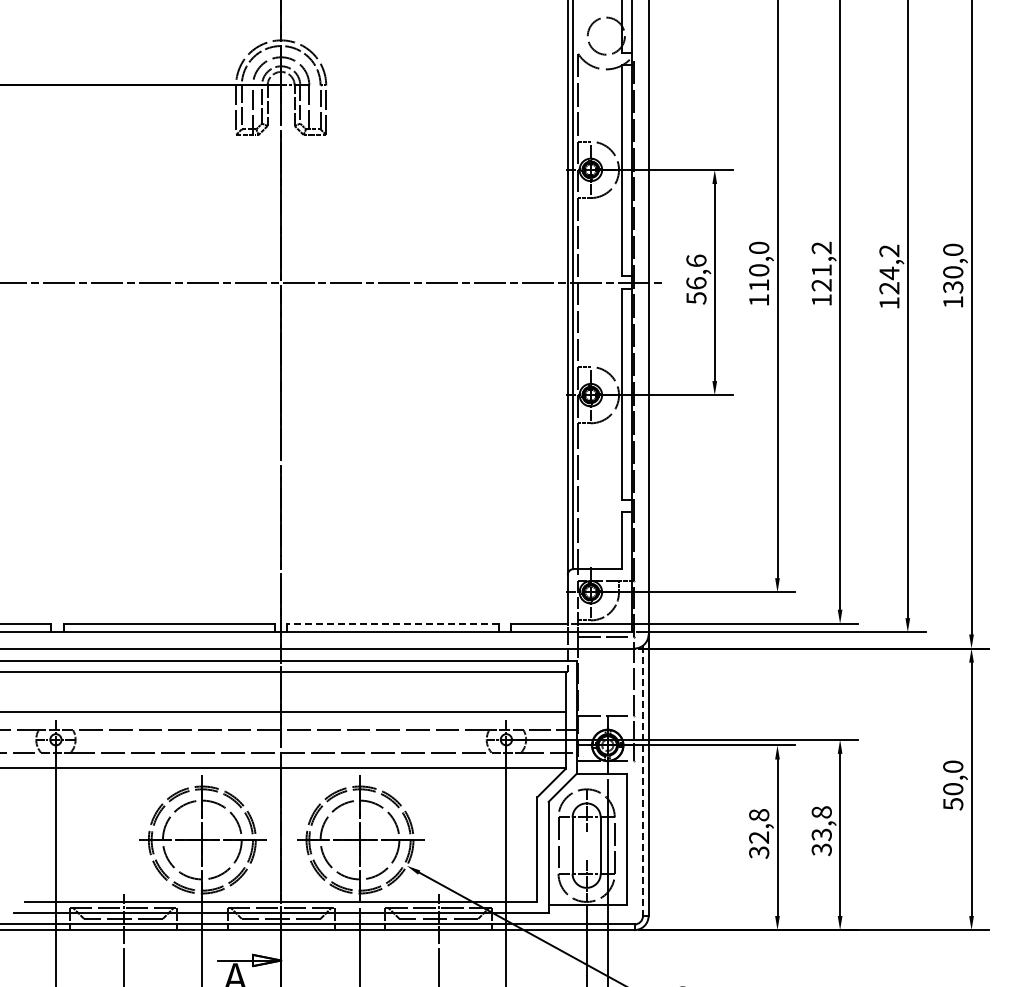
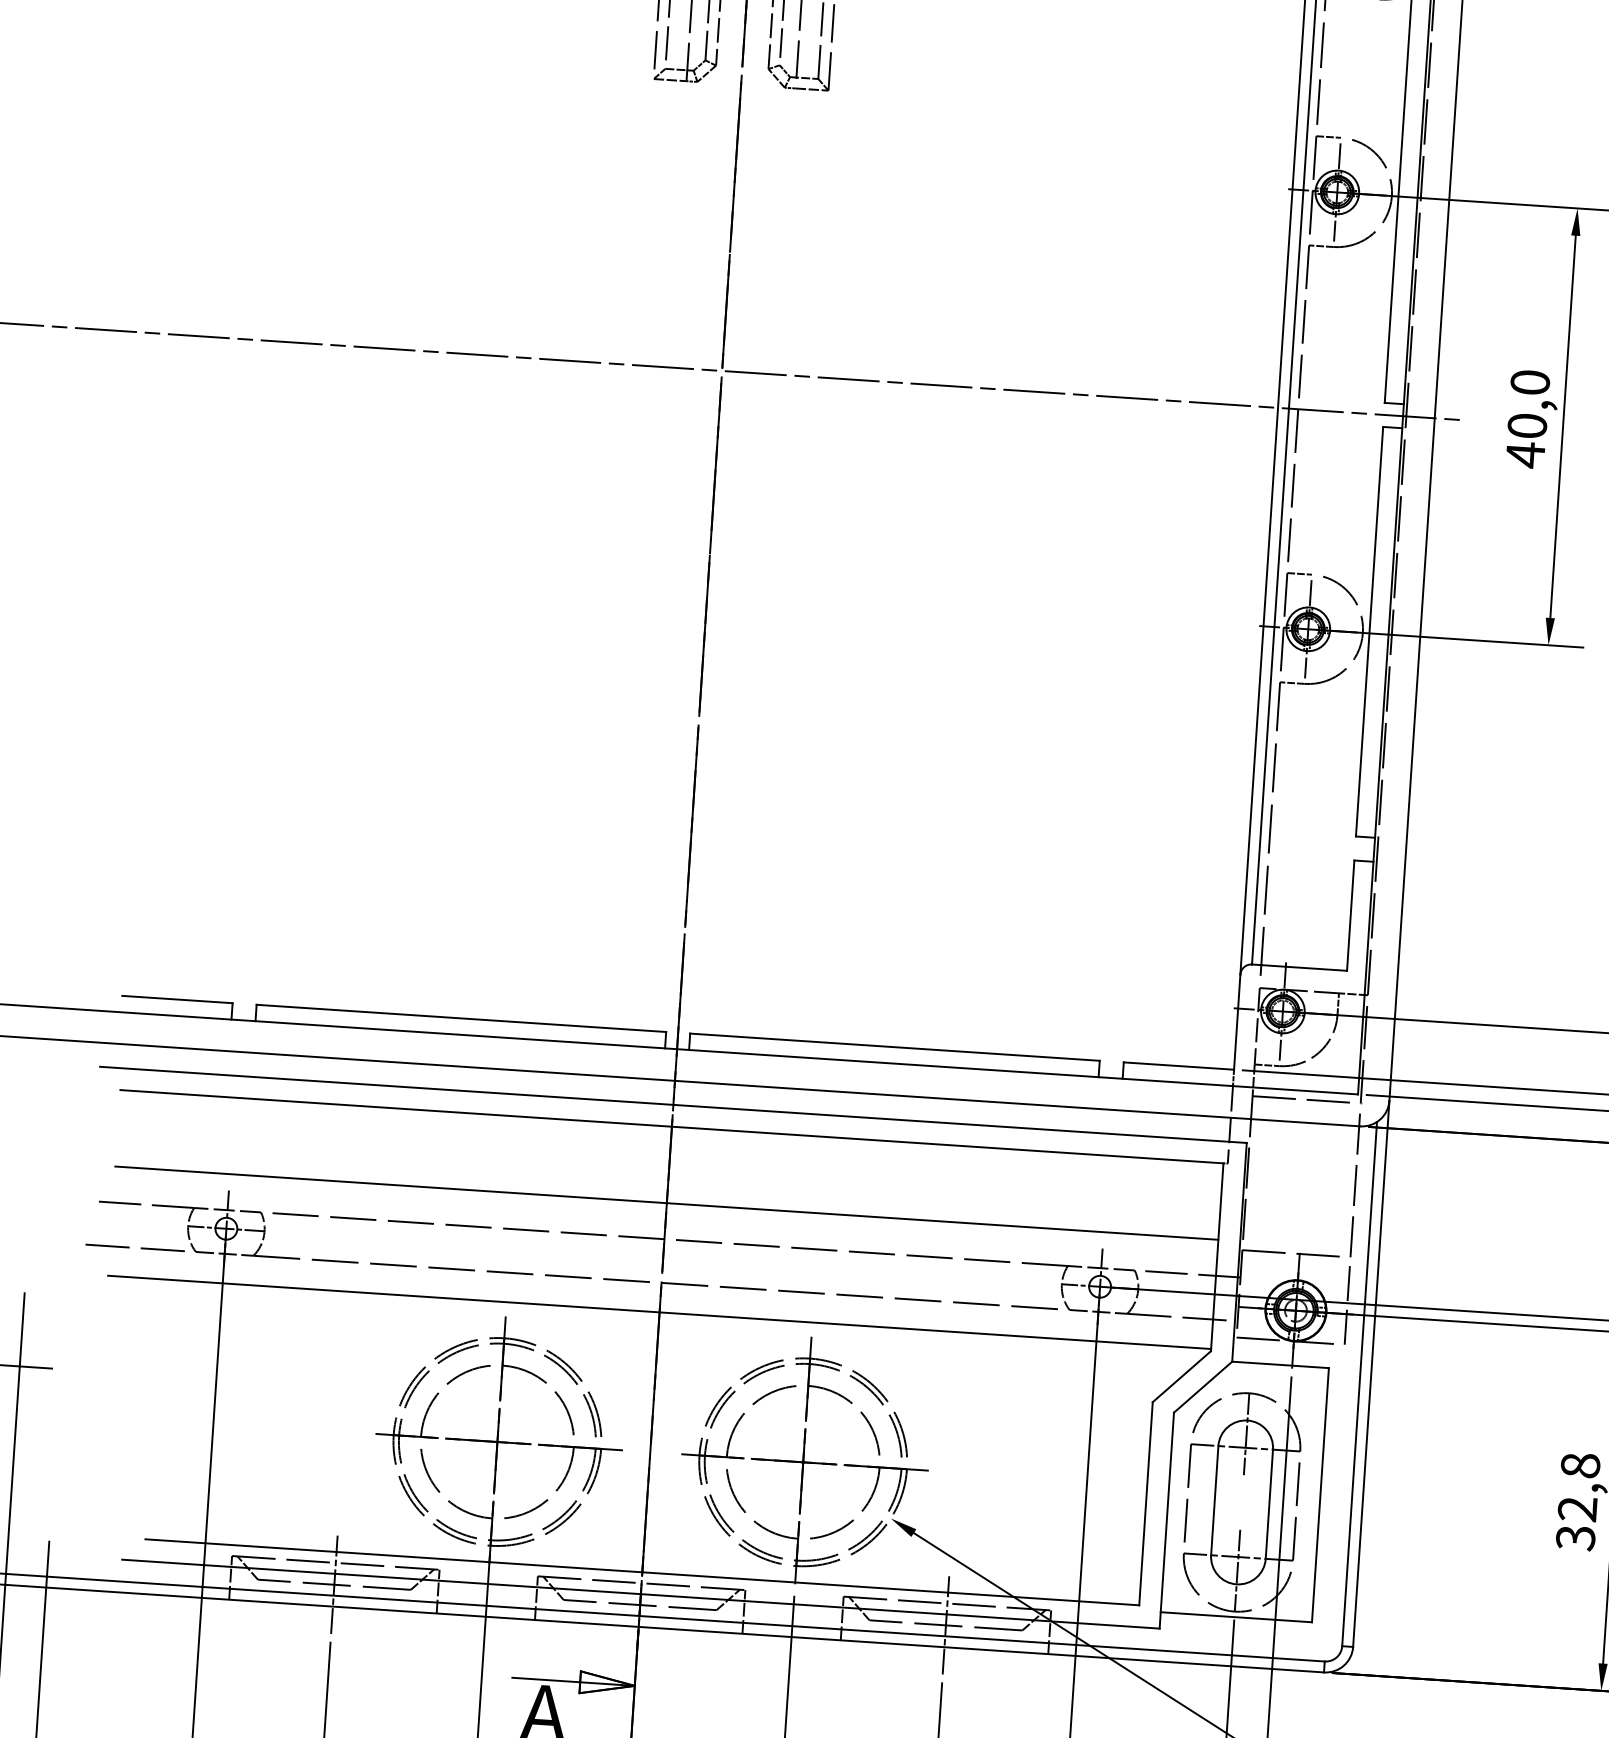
text: (696, 279) -> (1528, 418), 56,6 -> 40,0
line: (392, 623) -> (894, 1046), dashed -> solid
line: (642, 781) -> (1358, 1385), dashed -> solid

